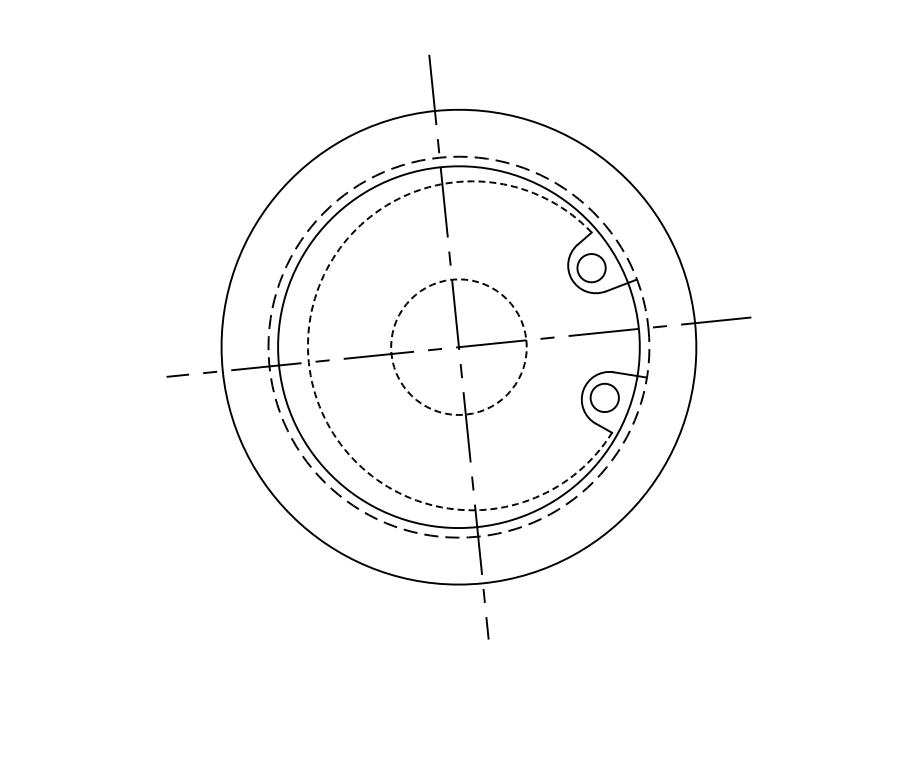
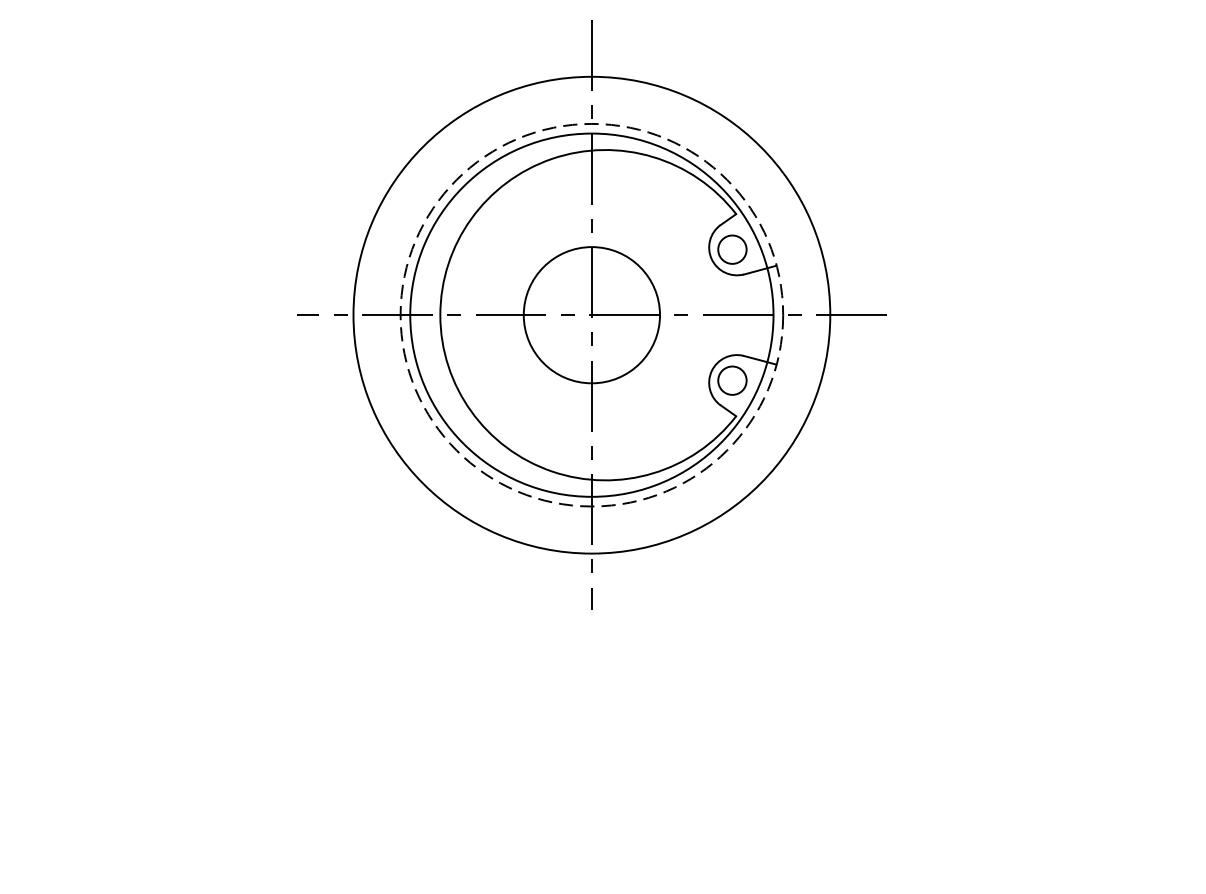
circle: (458, 347) -> (591, 315), dashed -> solid
arc: (309, 362) -> (440, 315), dashed -> solid

